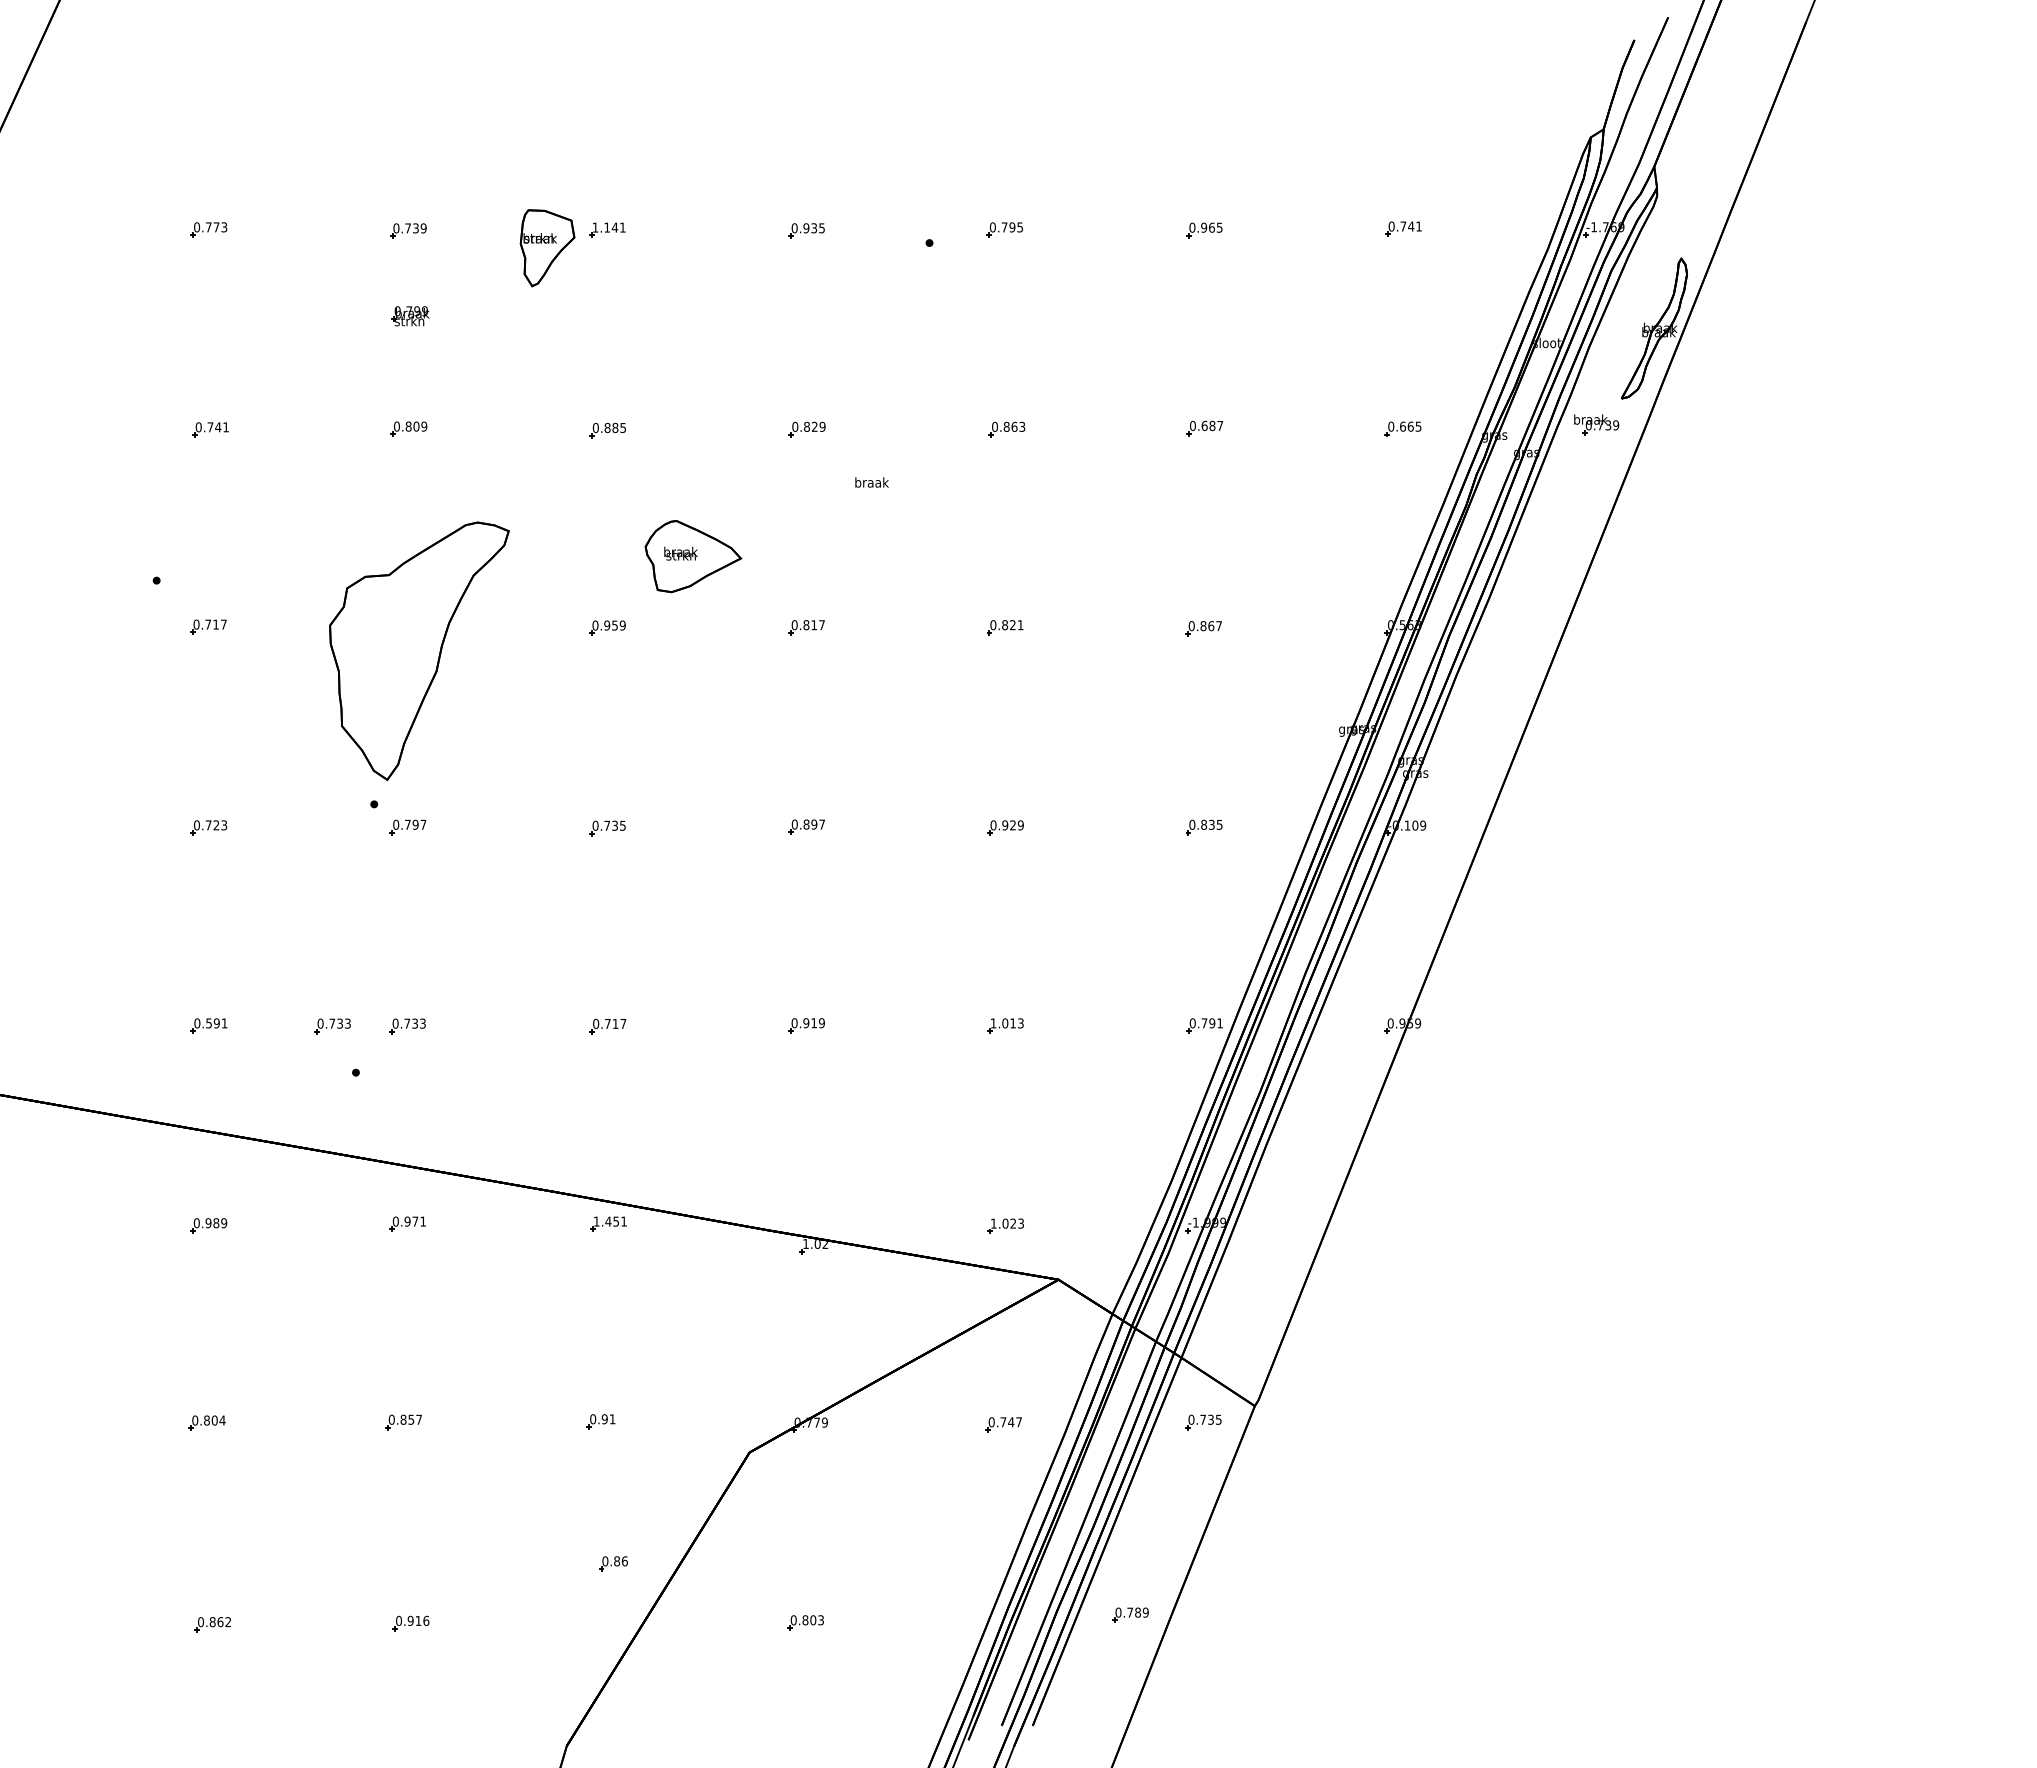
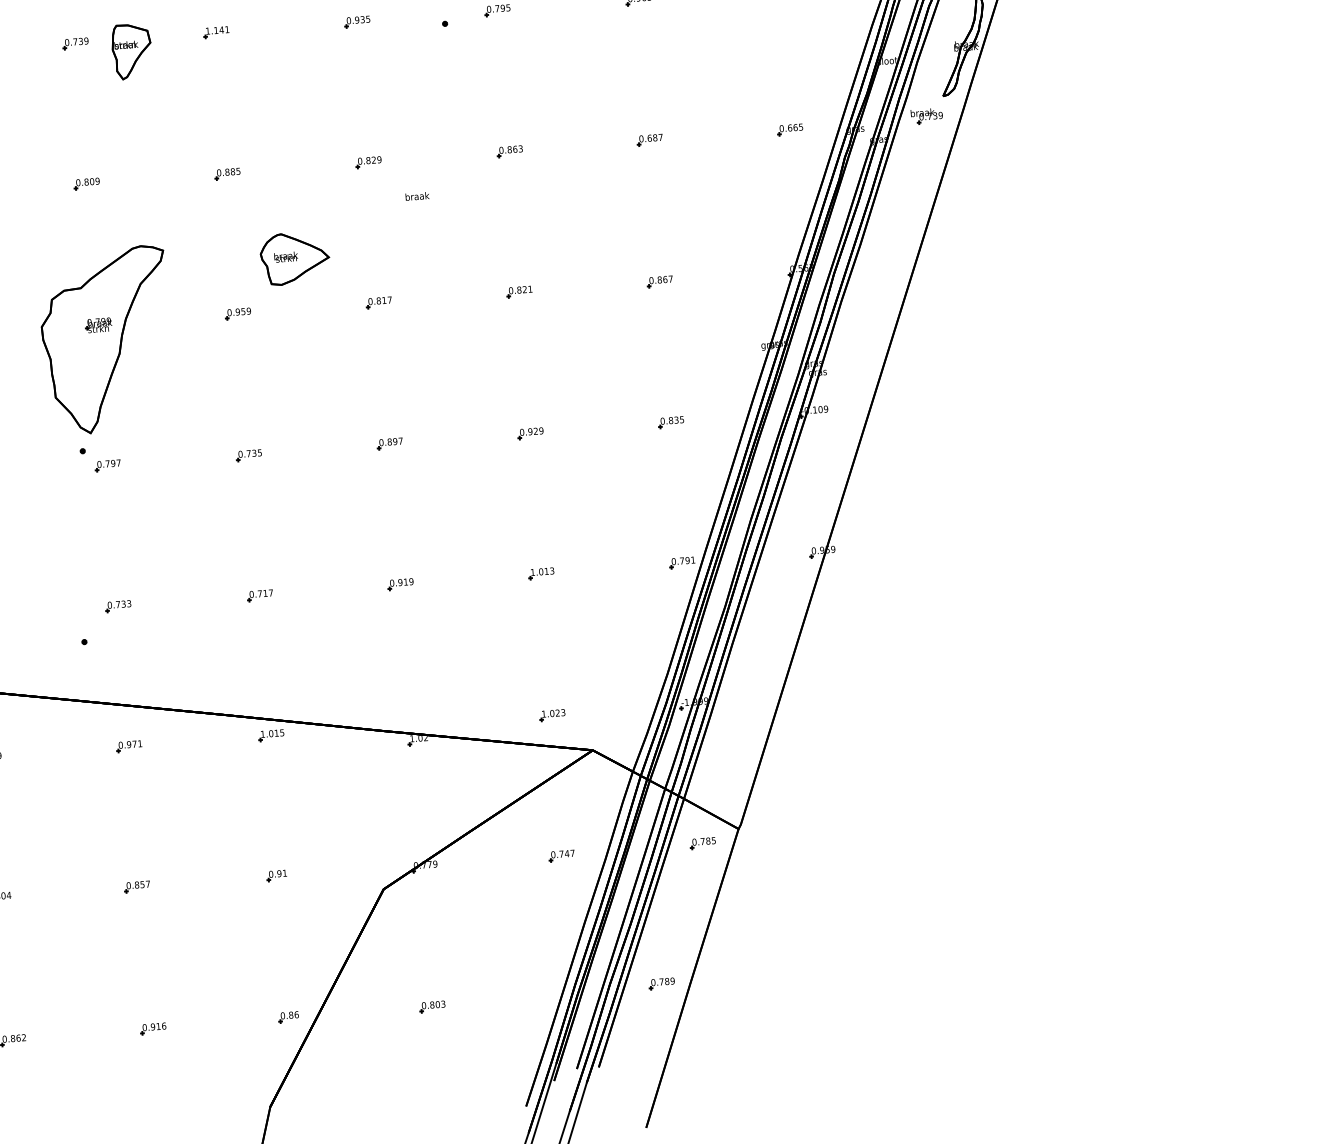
part: (547, 248) -> (131, 51), moved
part: (410, 316) -> (98, 325), moved
part: (332, 1026) -> (65, 610), removed
text: (615, 1221) -> (276, 733), 1.451 -> 1.015
text: (1210, 1419) -> (707, 840), 0.735 -> 0.785
part: (613, 1563) -> (288, 1016), moved

